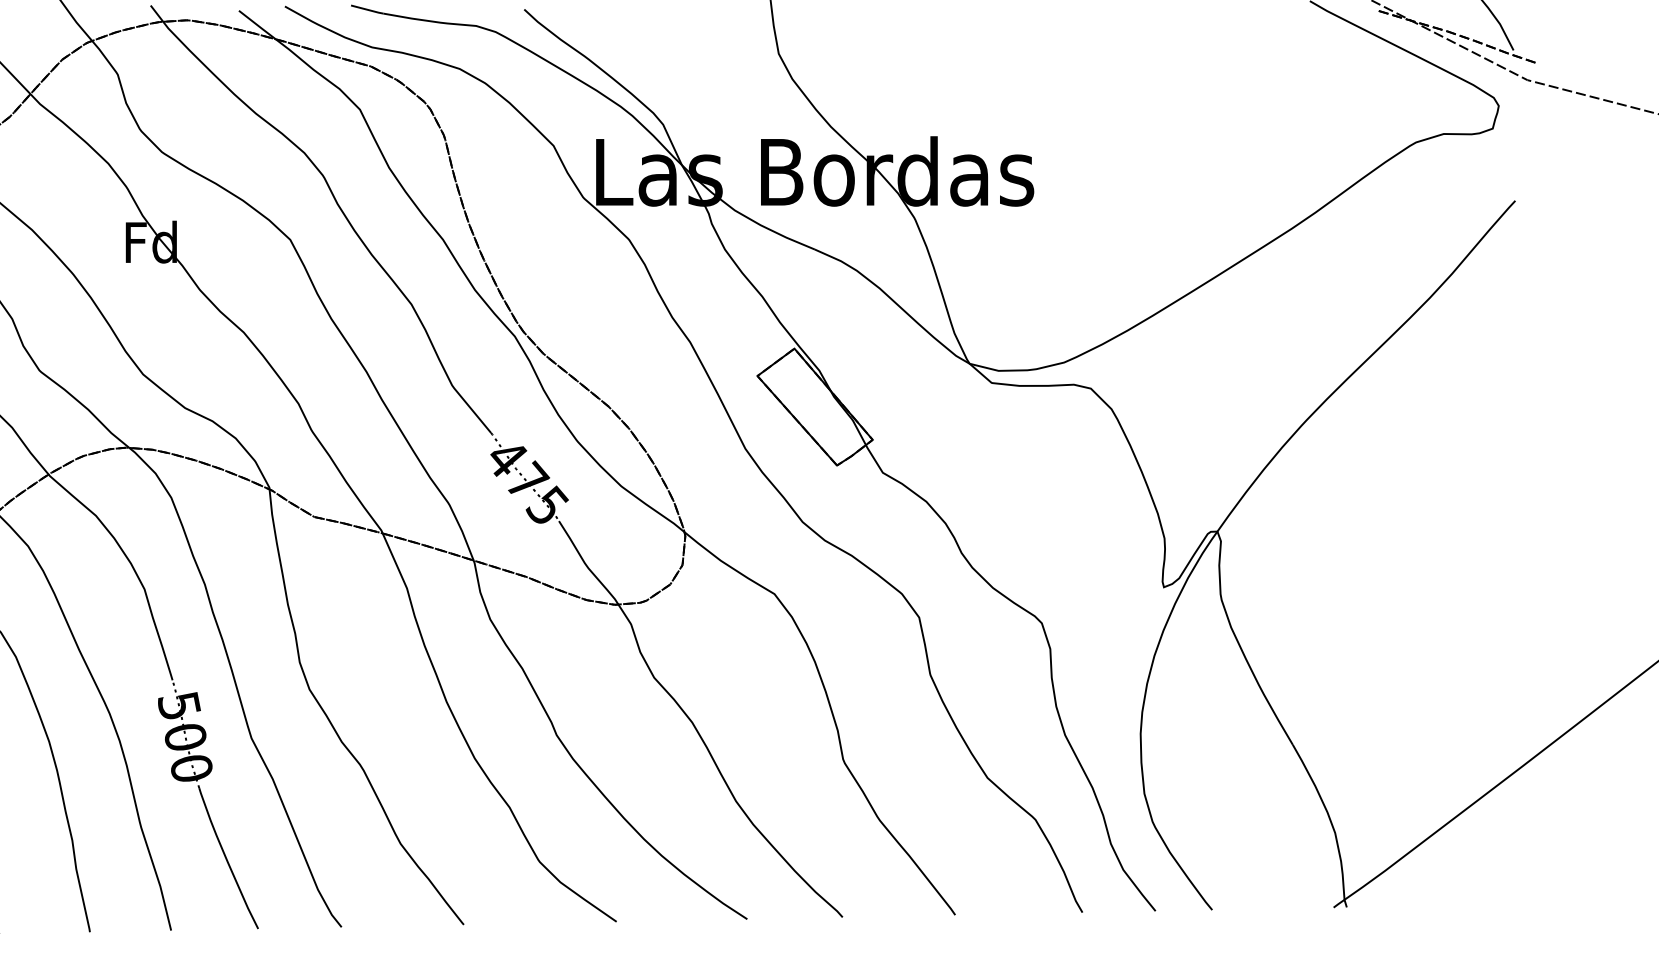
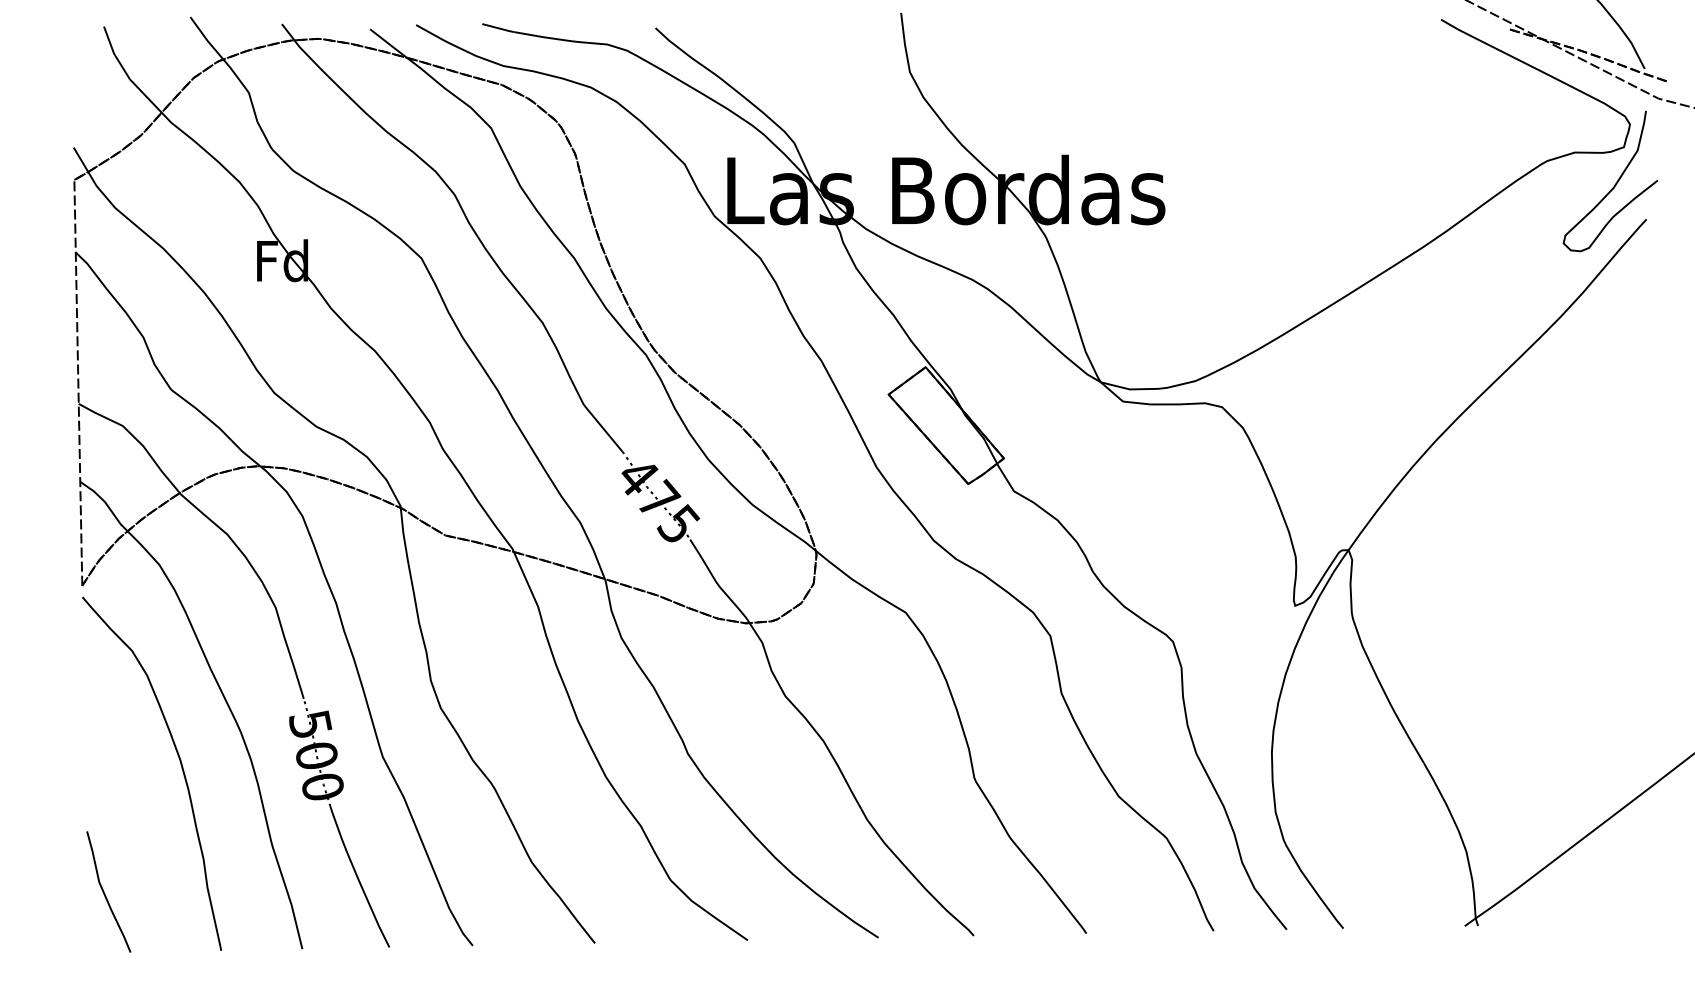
curve: (1483, 165) -> (1614, 184), added

